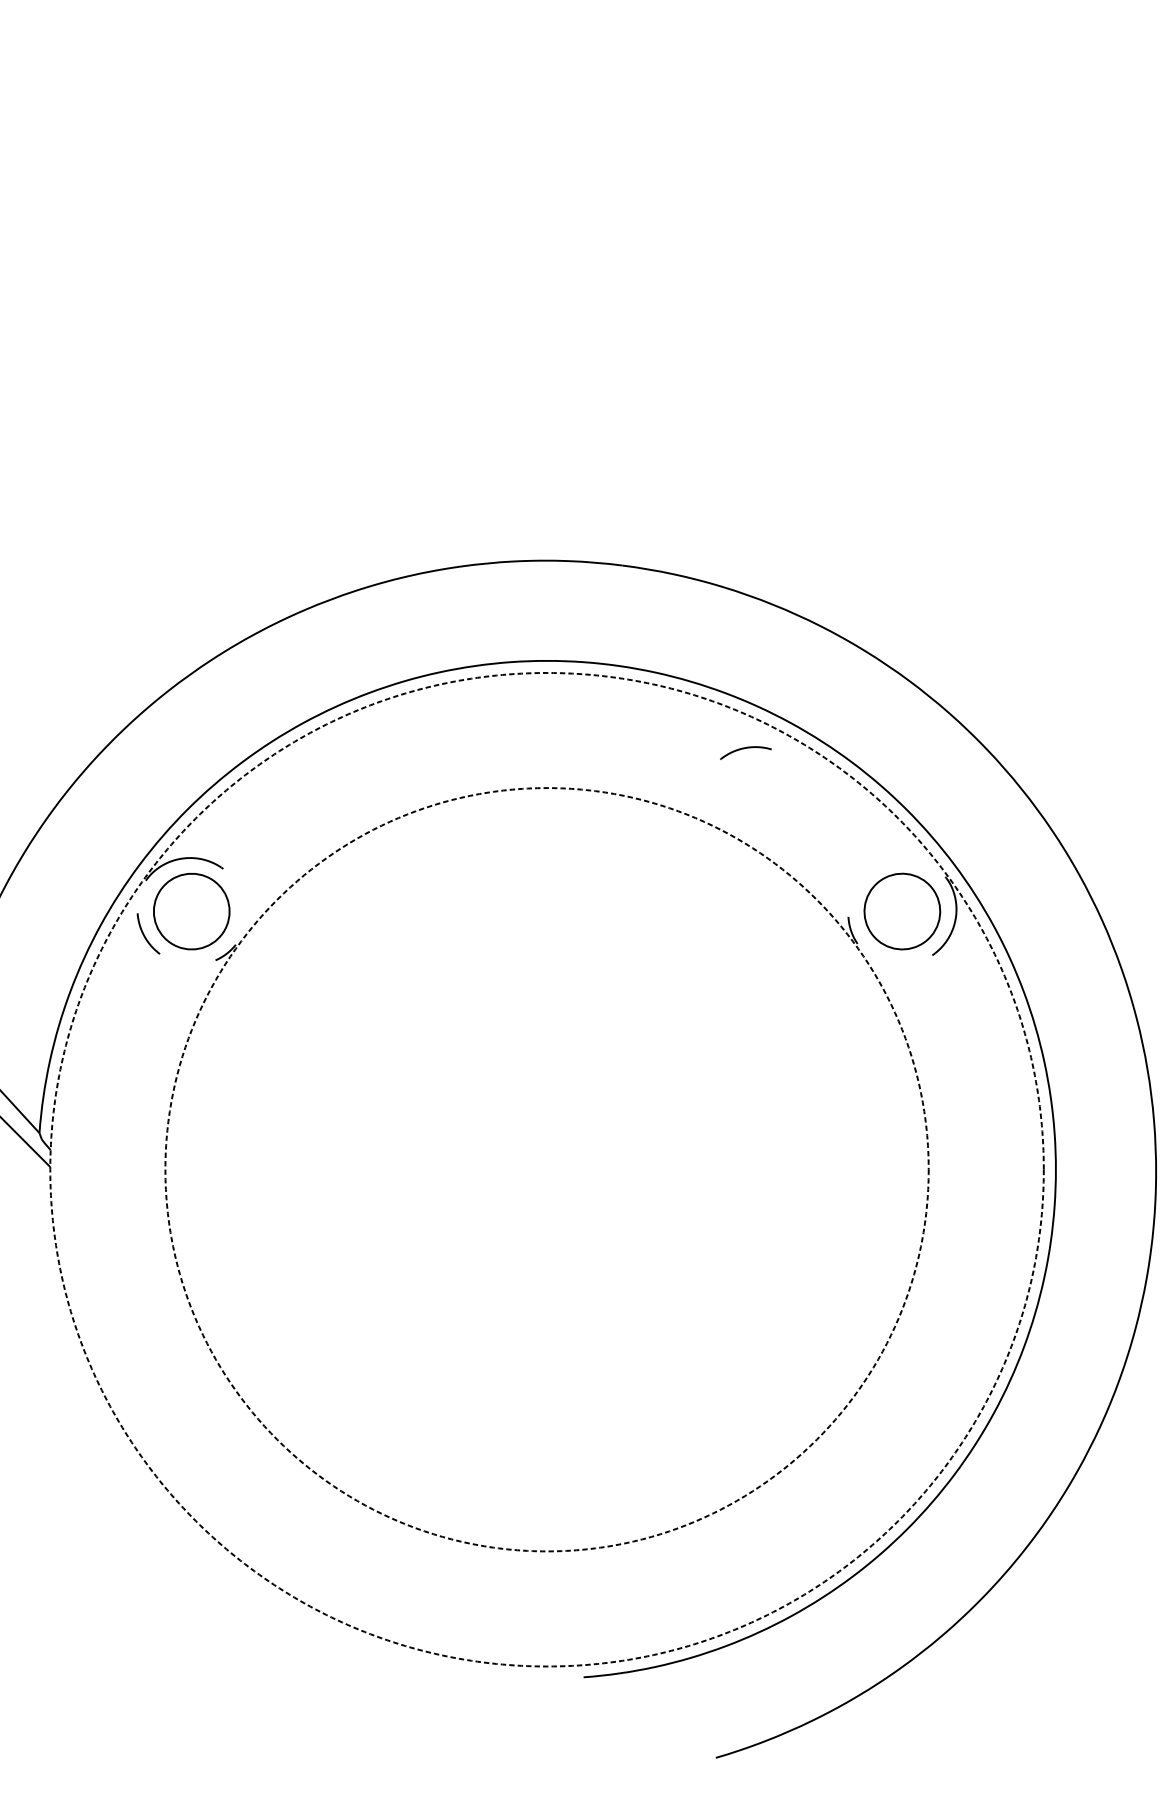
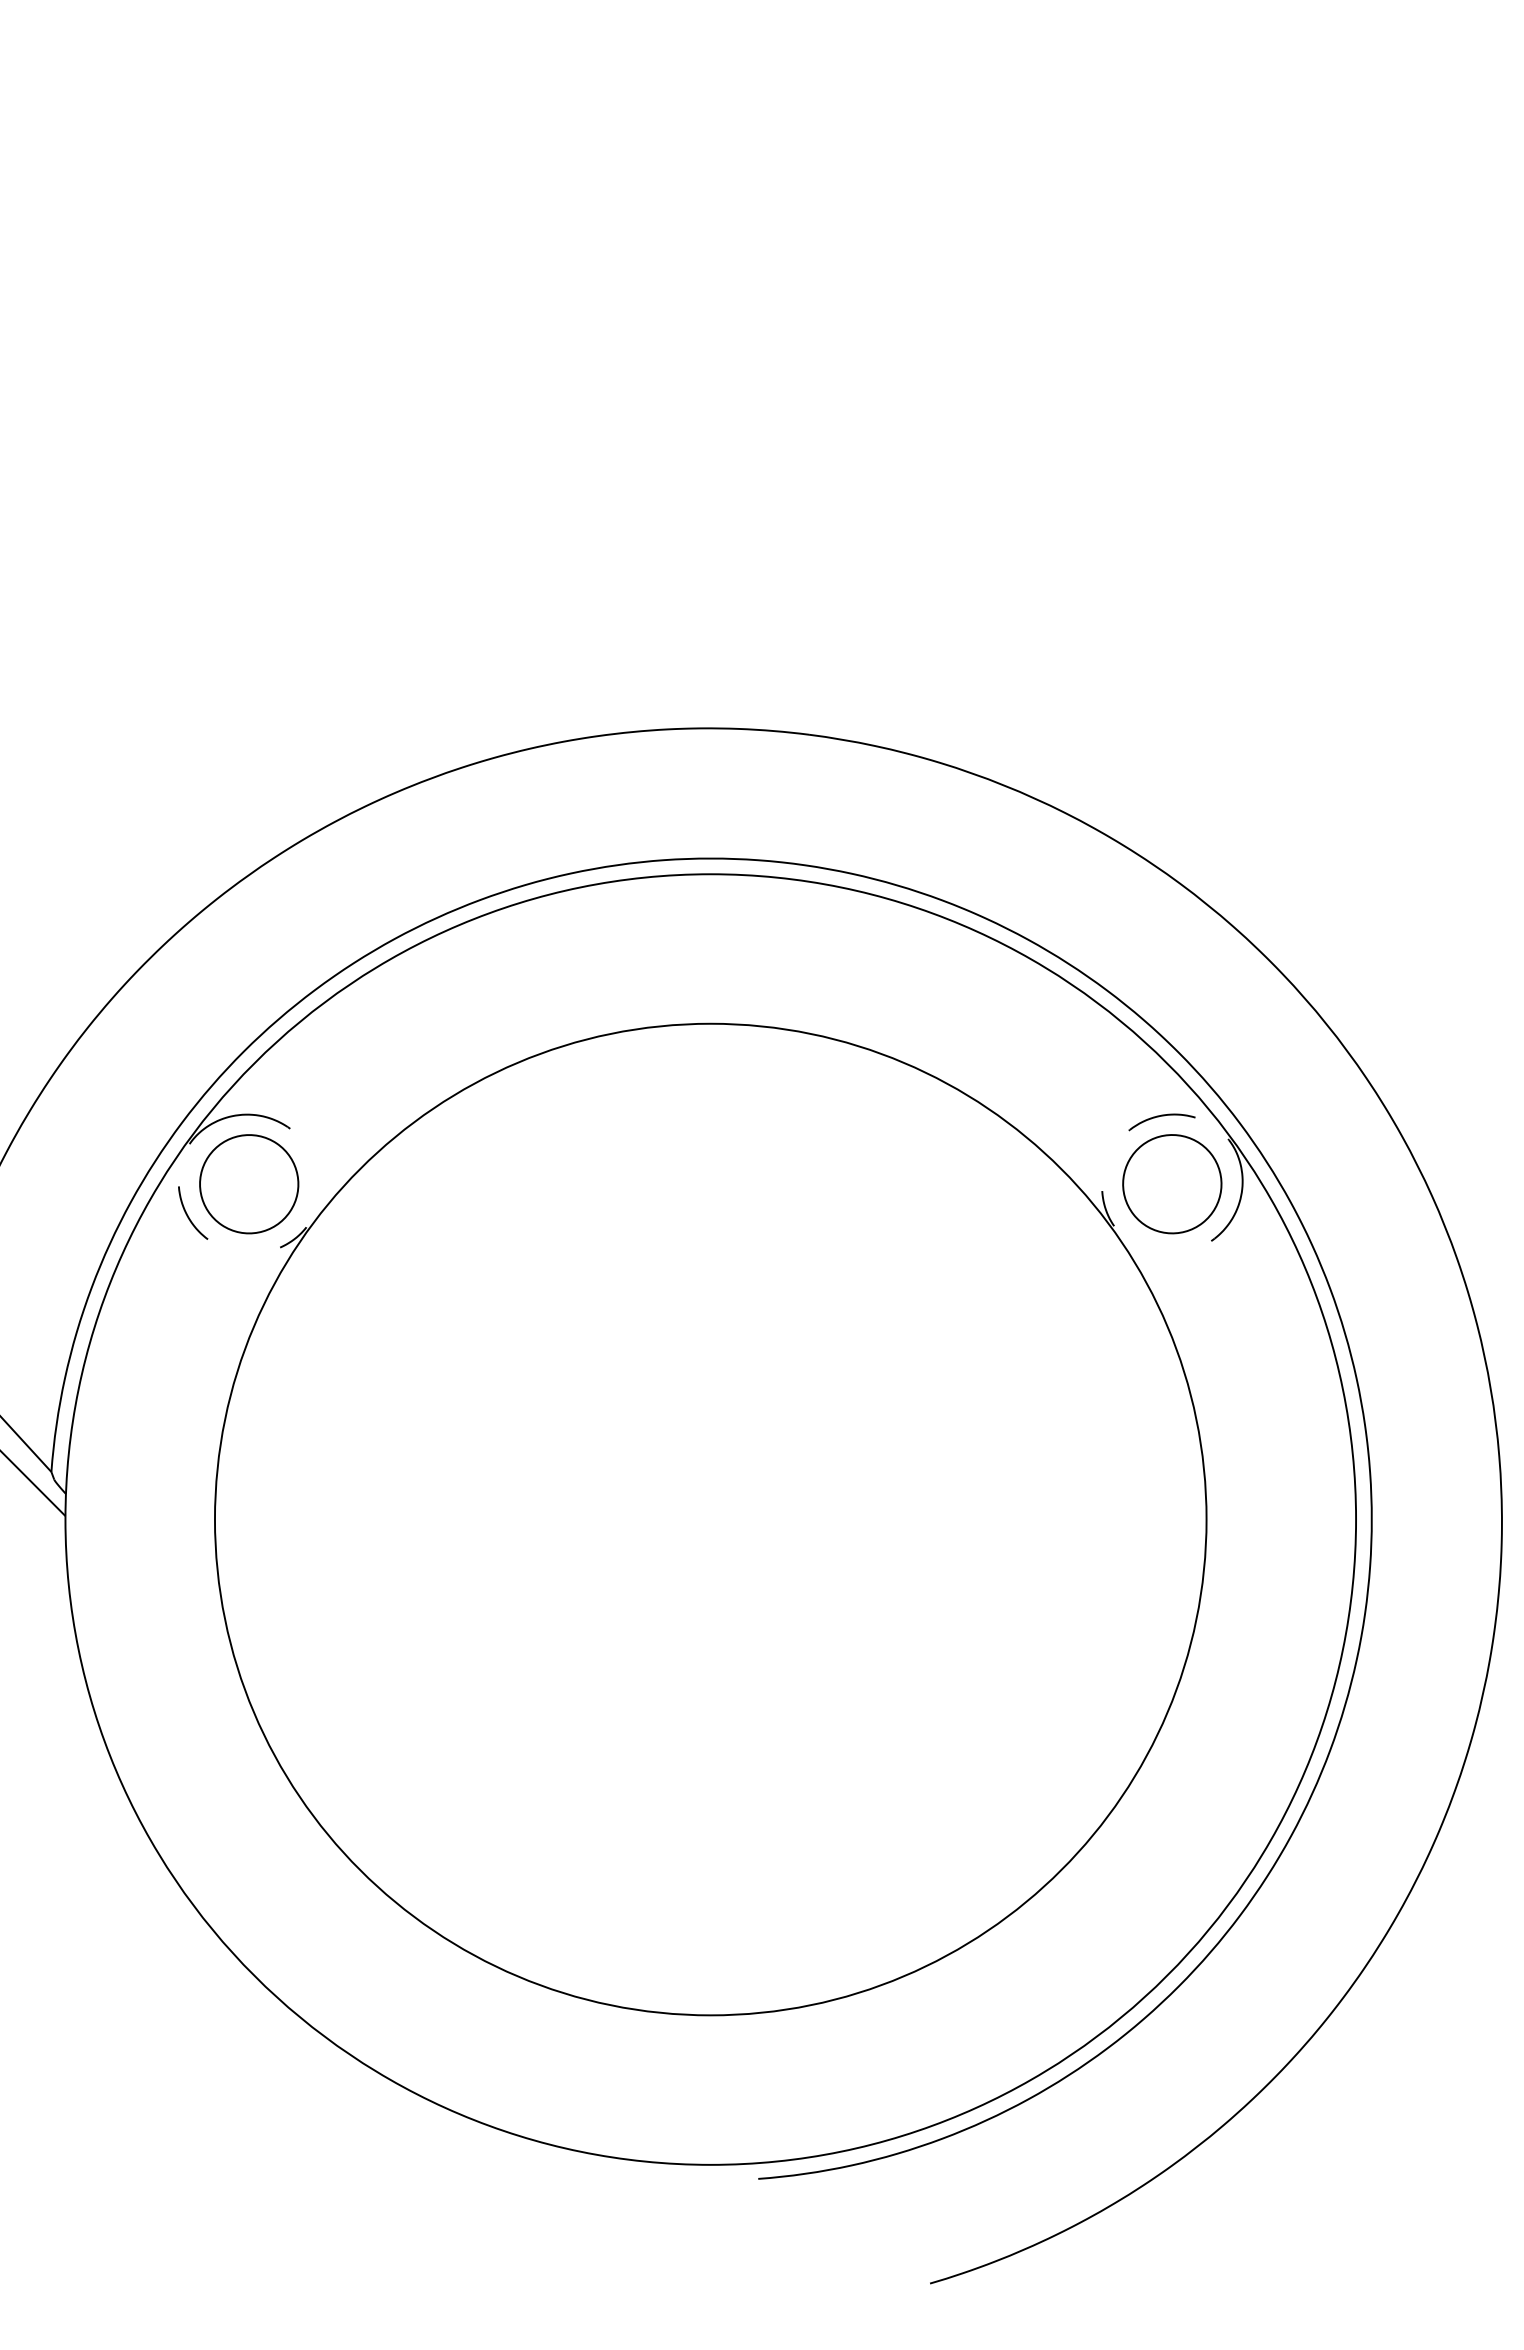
part: (745, 753) -> (1161, 1122), moved
circle: (546, 1169) -> (710, 1519), dashed -> solid
circle: (546, 1169) -> (710, 1519), dashed -> solid

